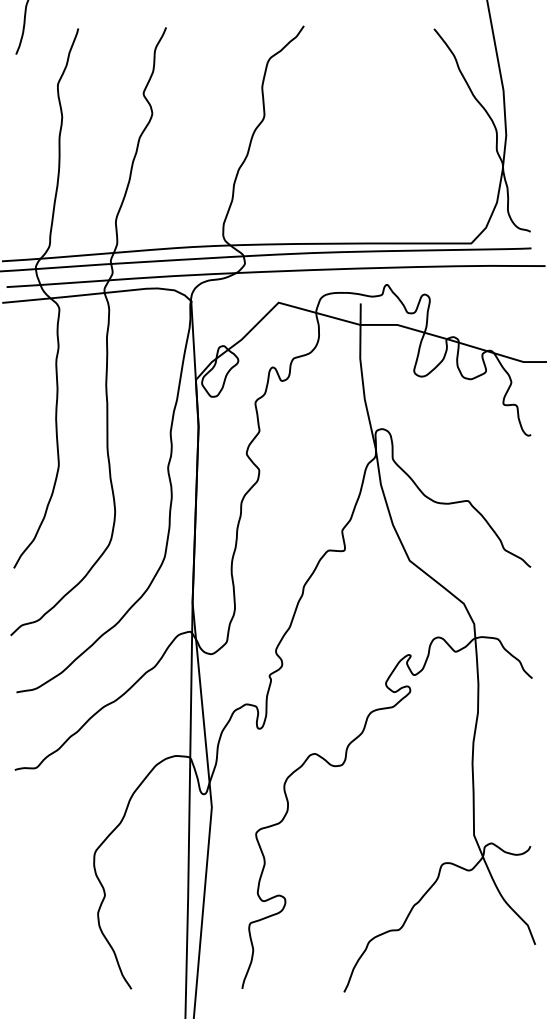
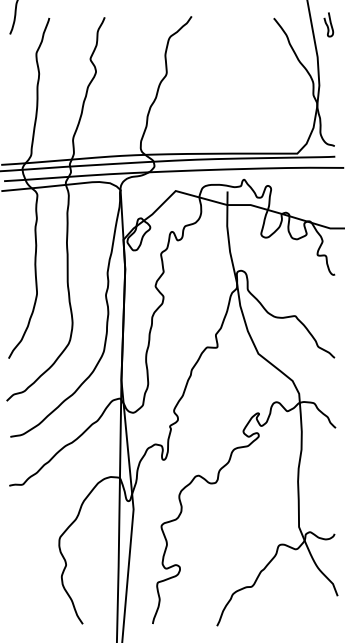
curve: (519, 38) -> (327, 24), added

